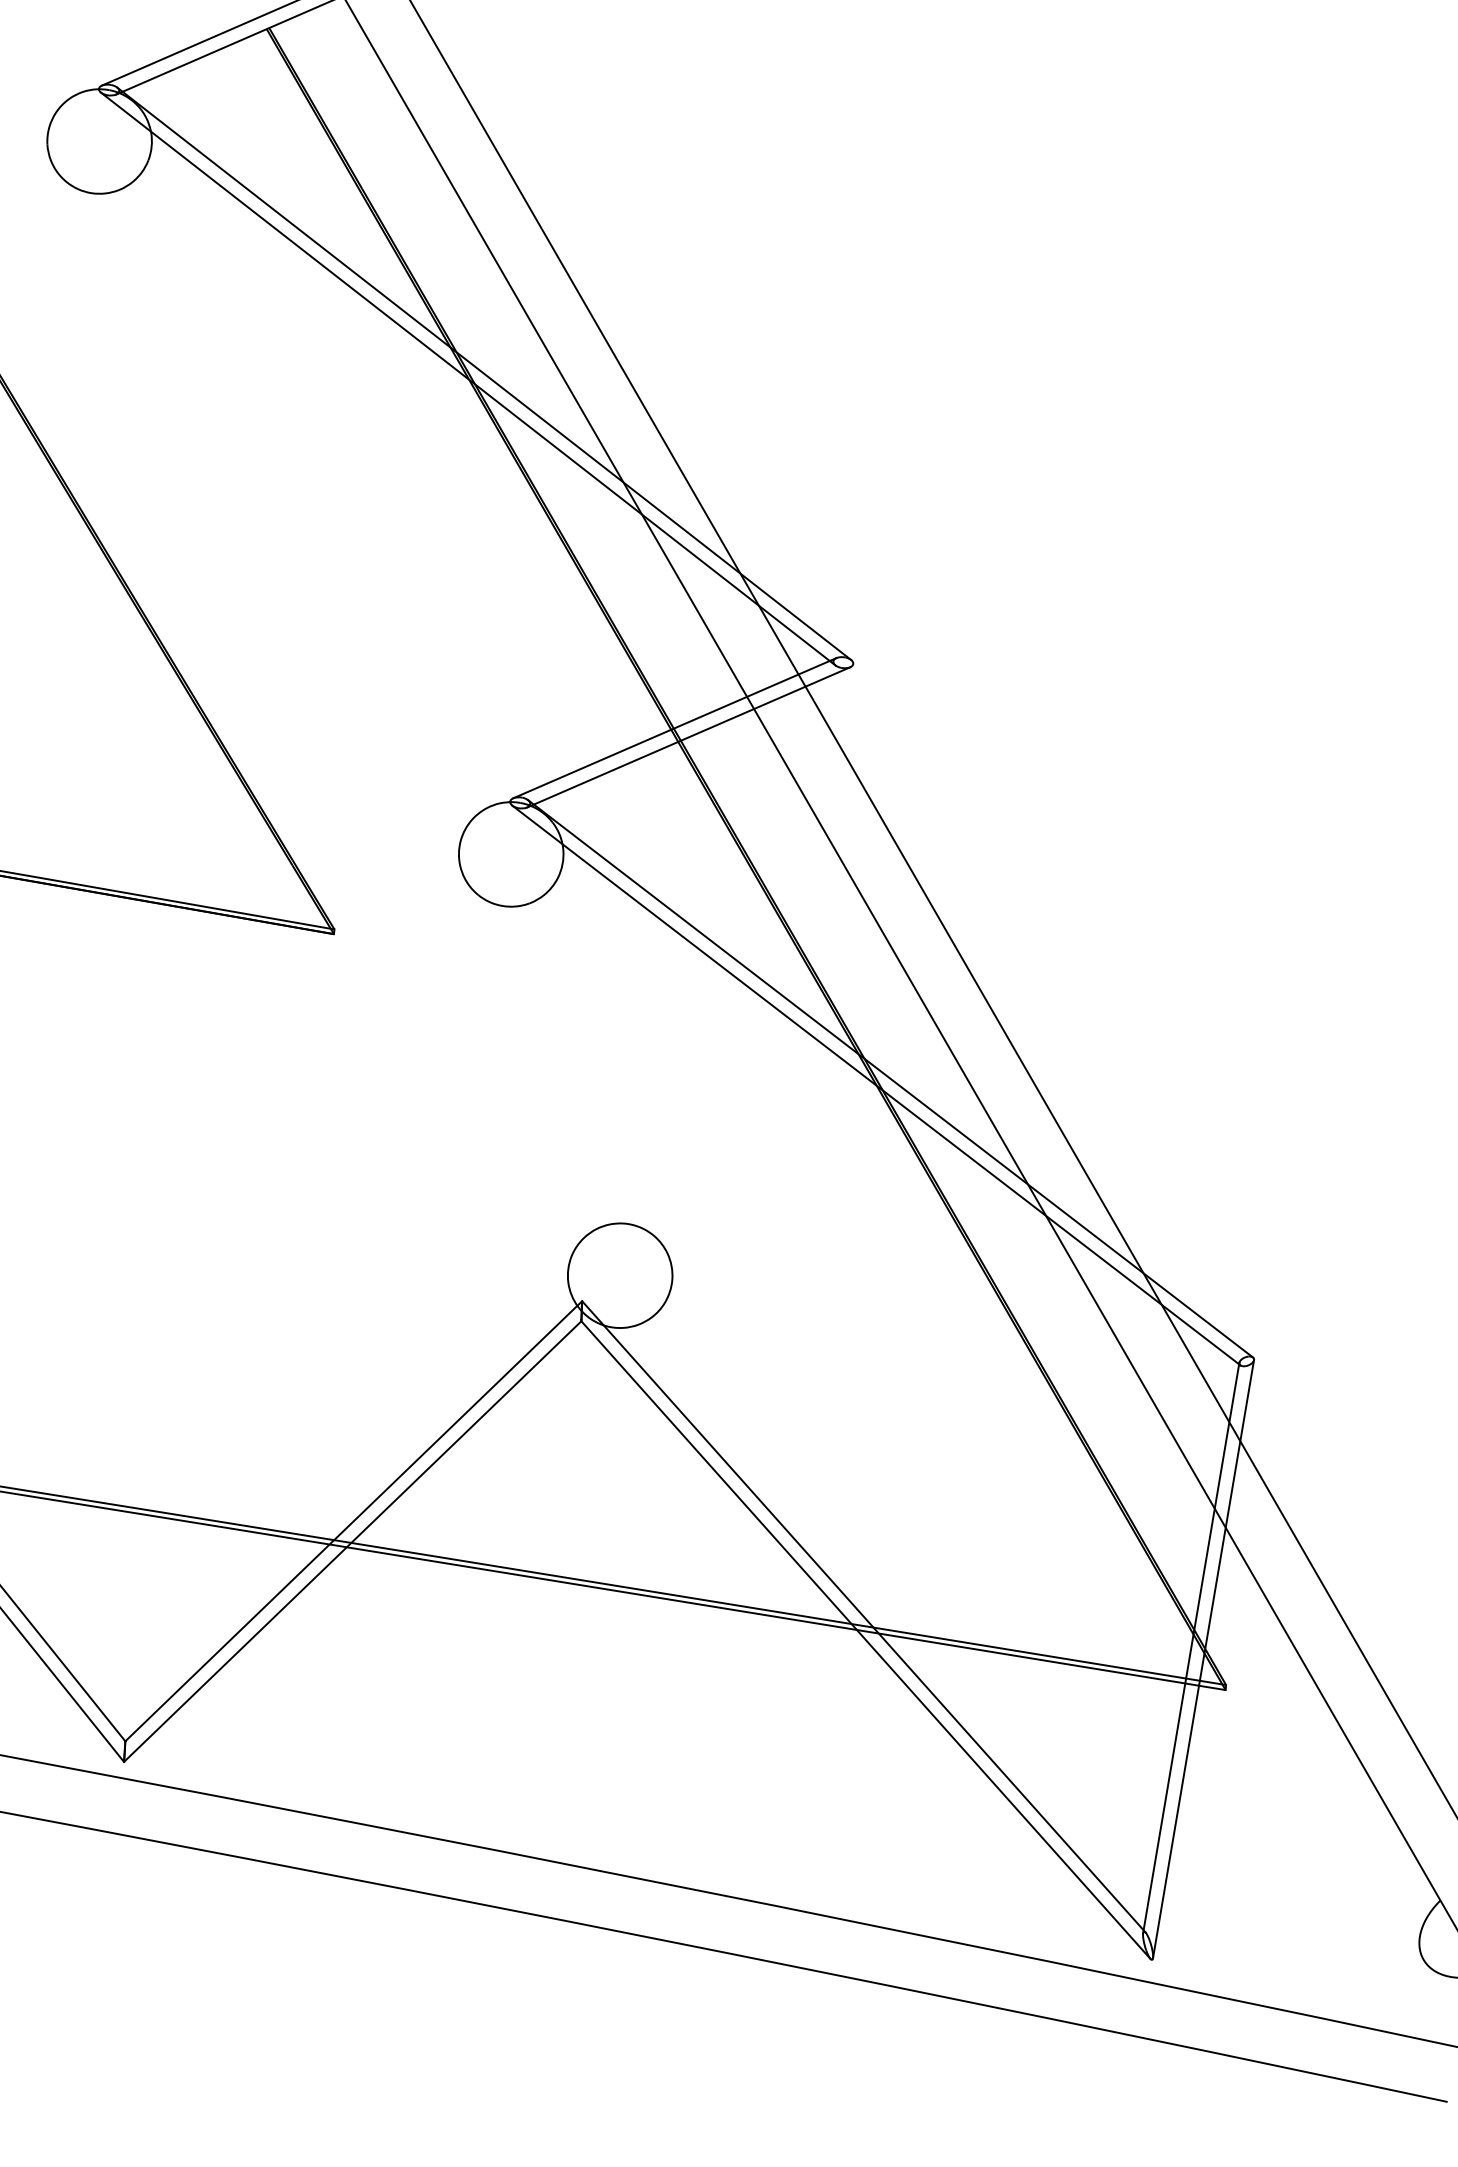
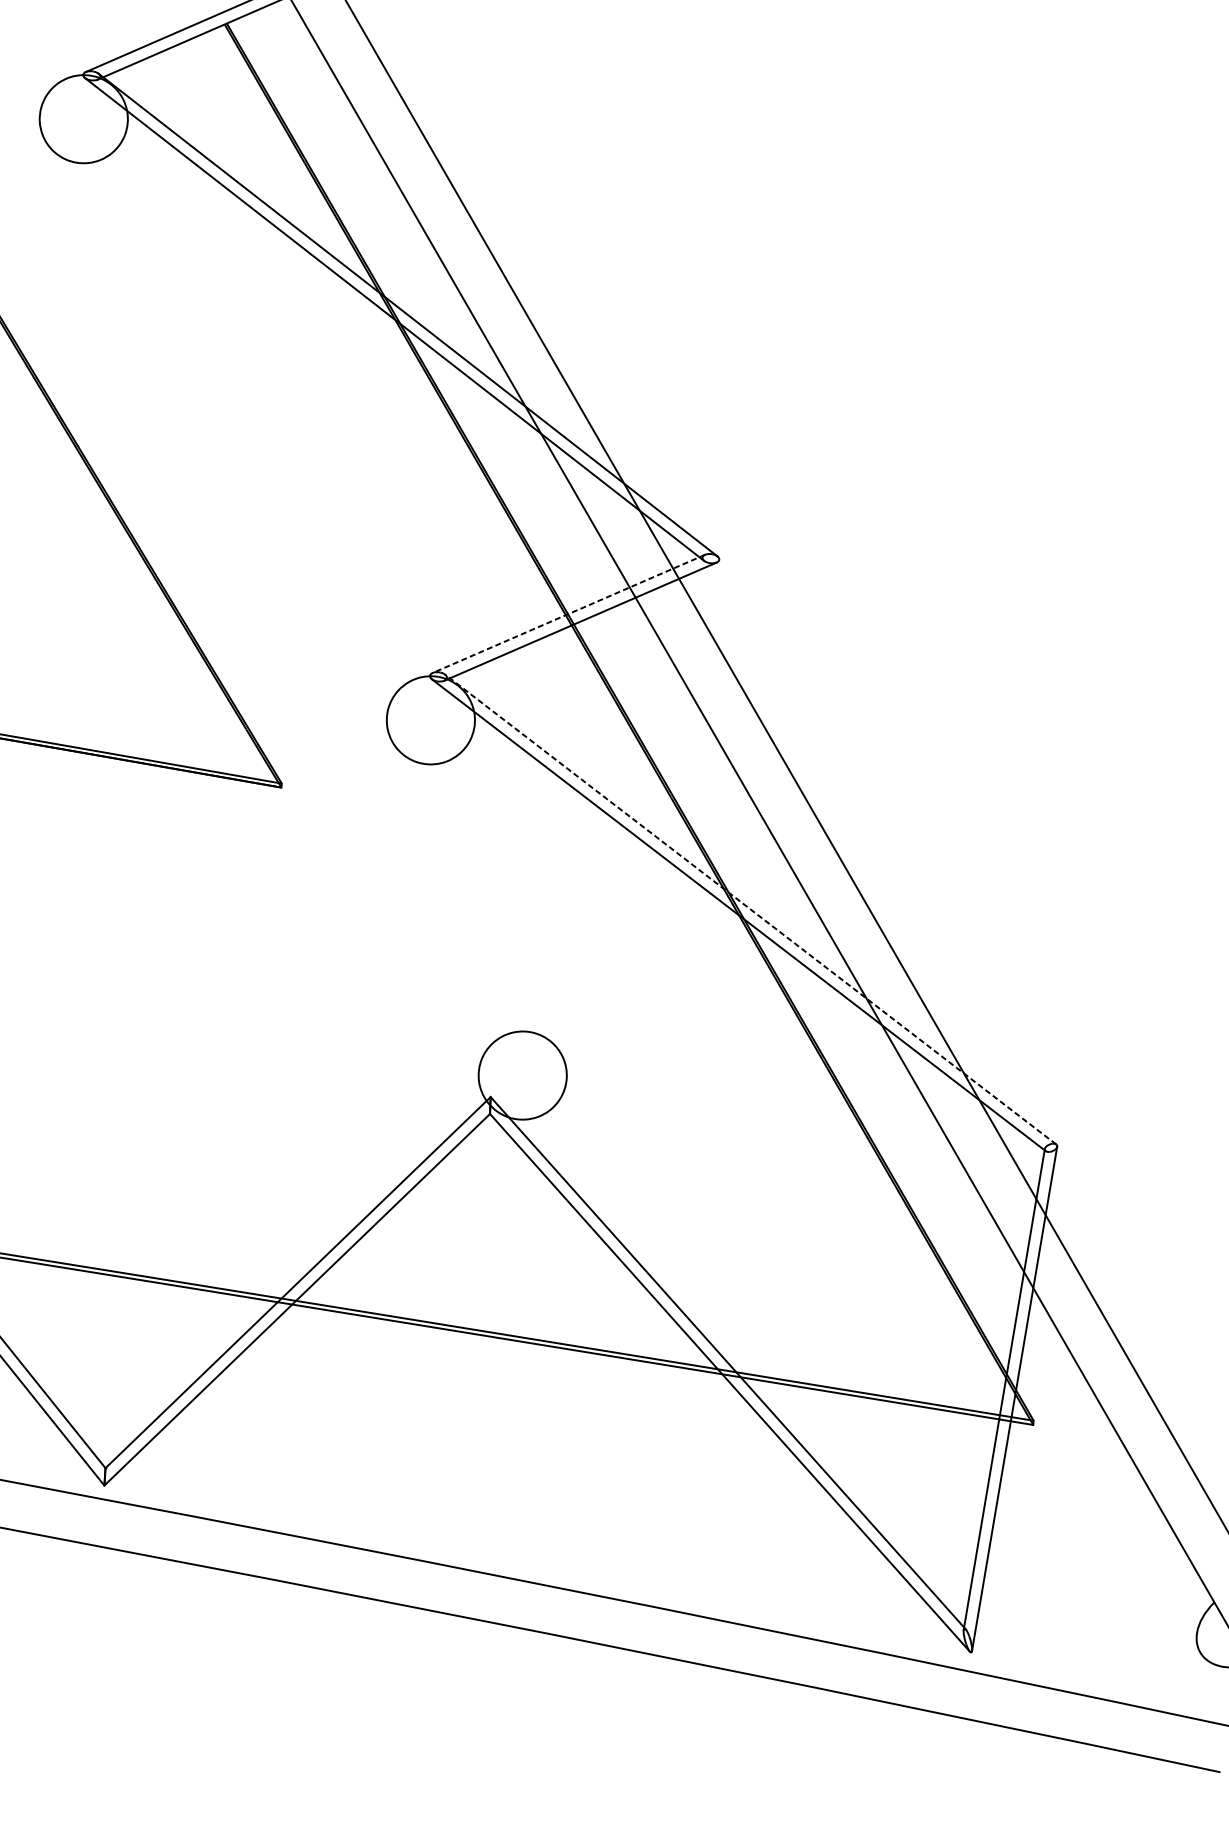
line: (674, 728) -> (568, 614), solid -> dashed
line: (890, 1078) -> (750, 909), solid -> dashed

